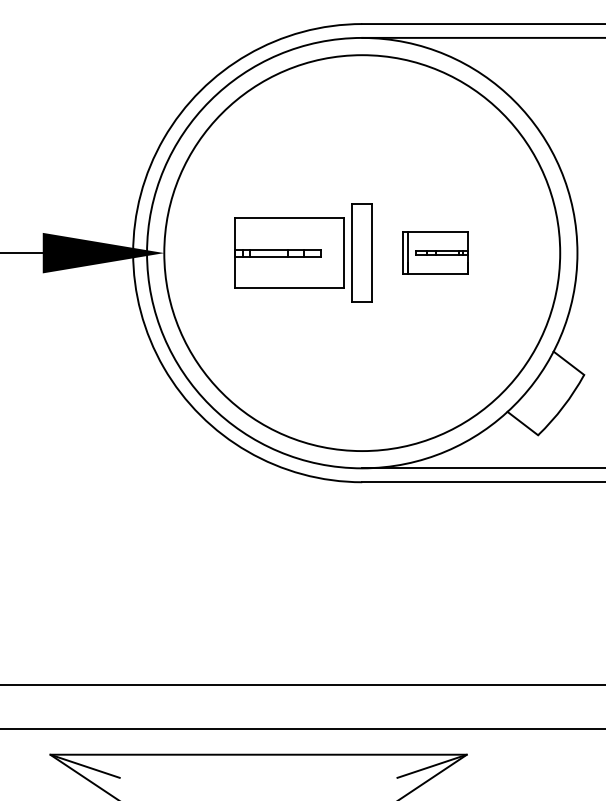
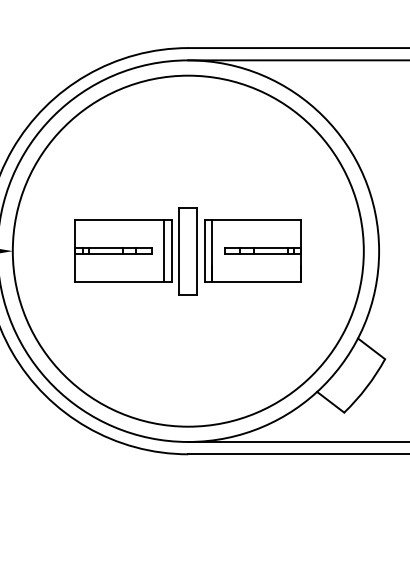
line: (335, 252) -> (164, 250), added
part: (435, 252) -> (253, 250), size x1.67

